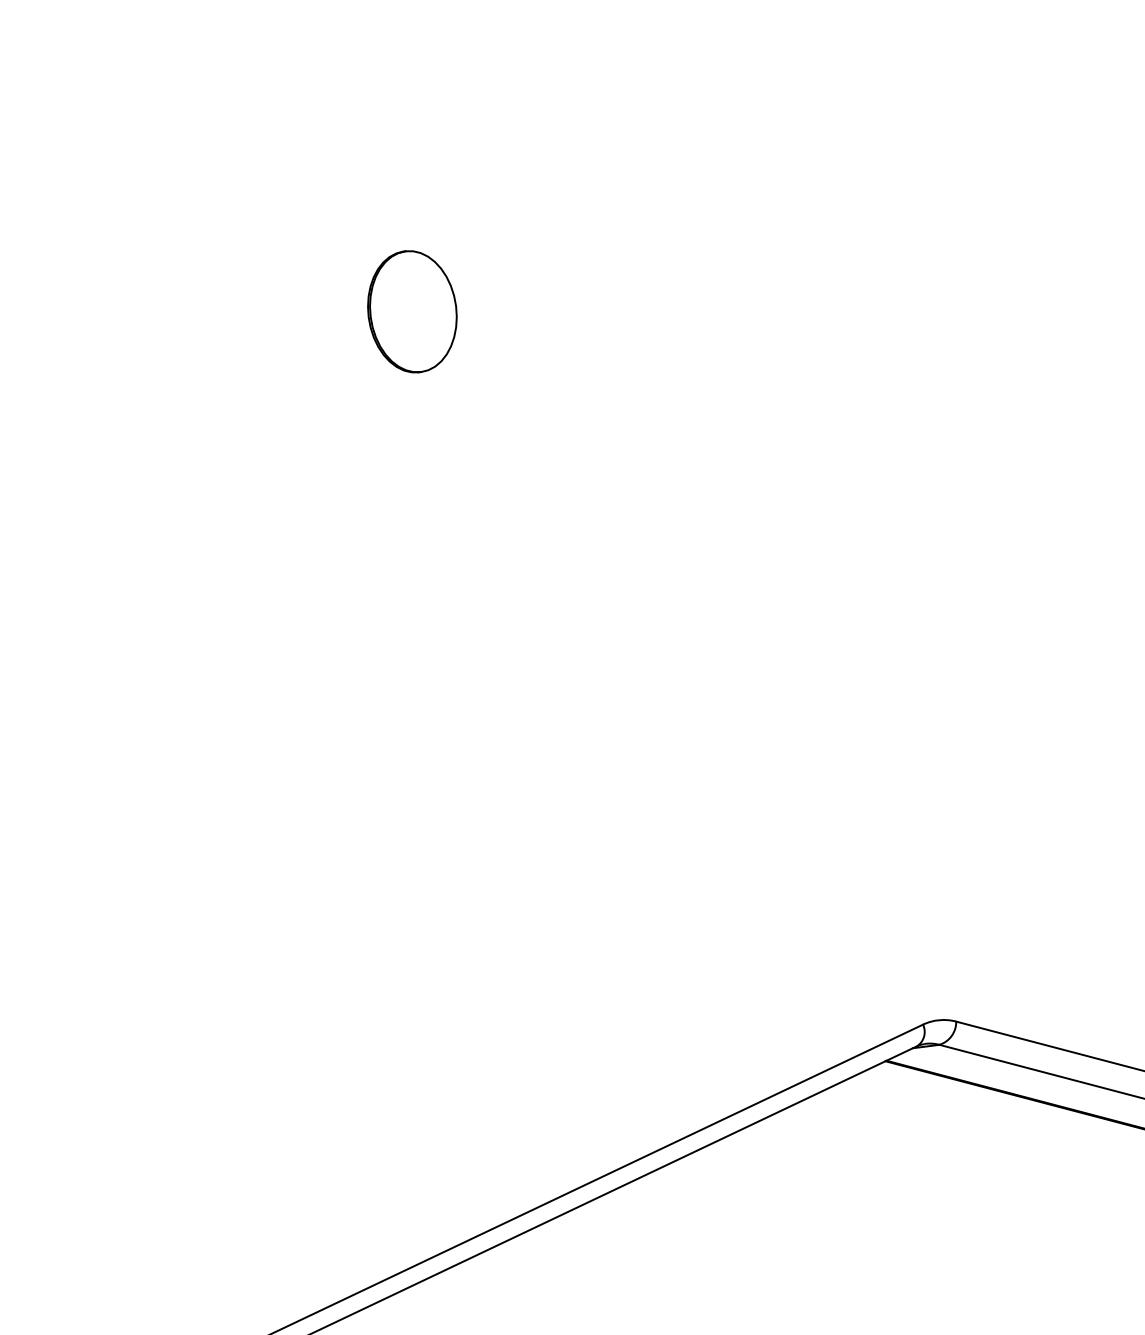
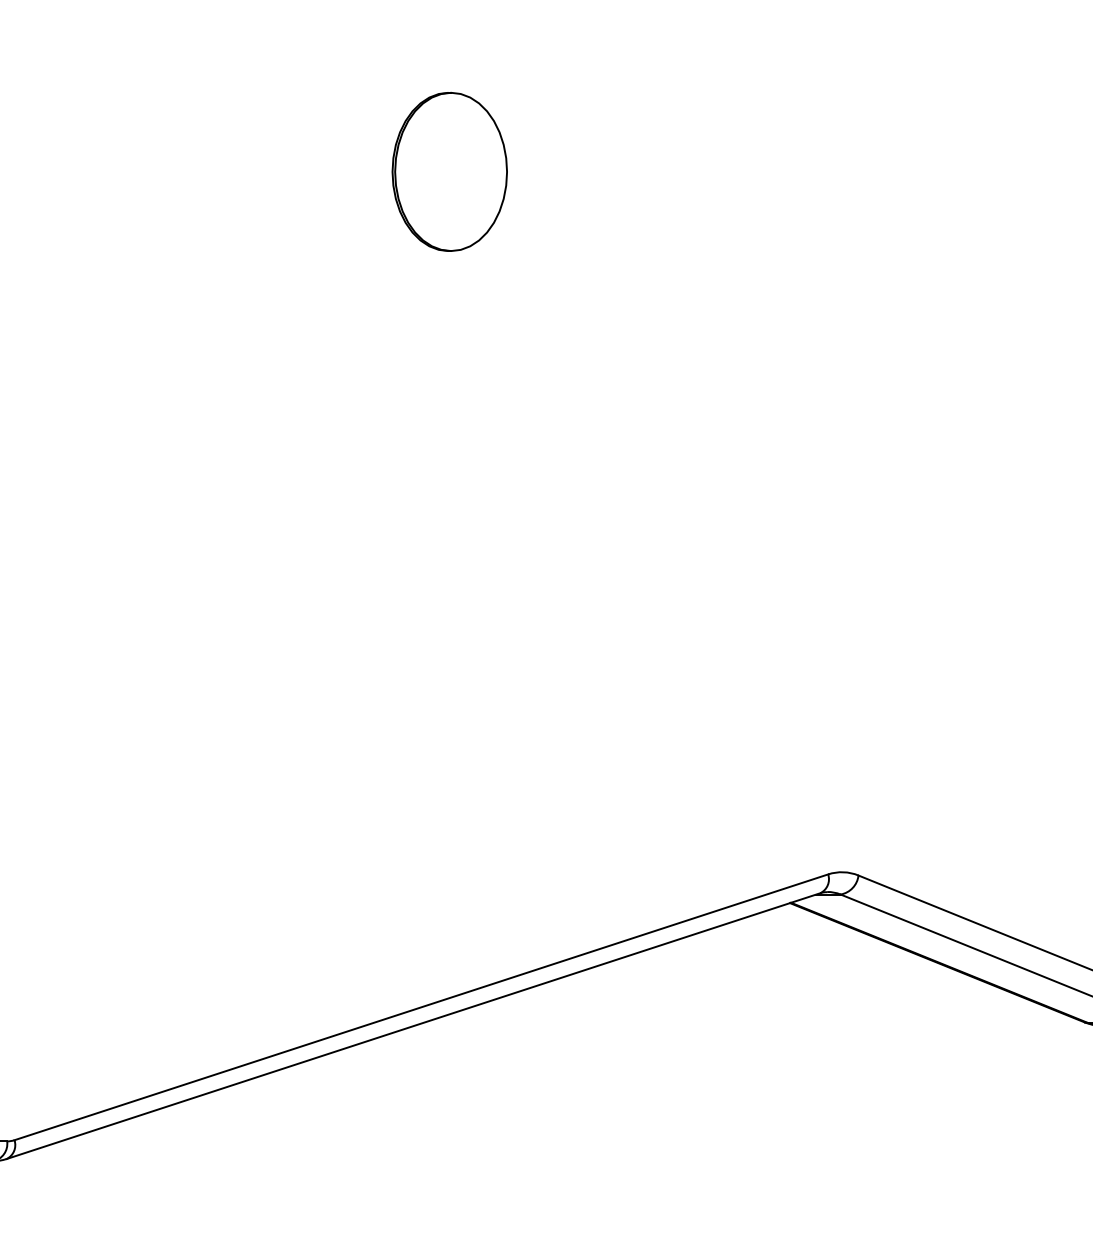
part: (412, 311) -> (449, 171), size x1.43

